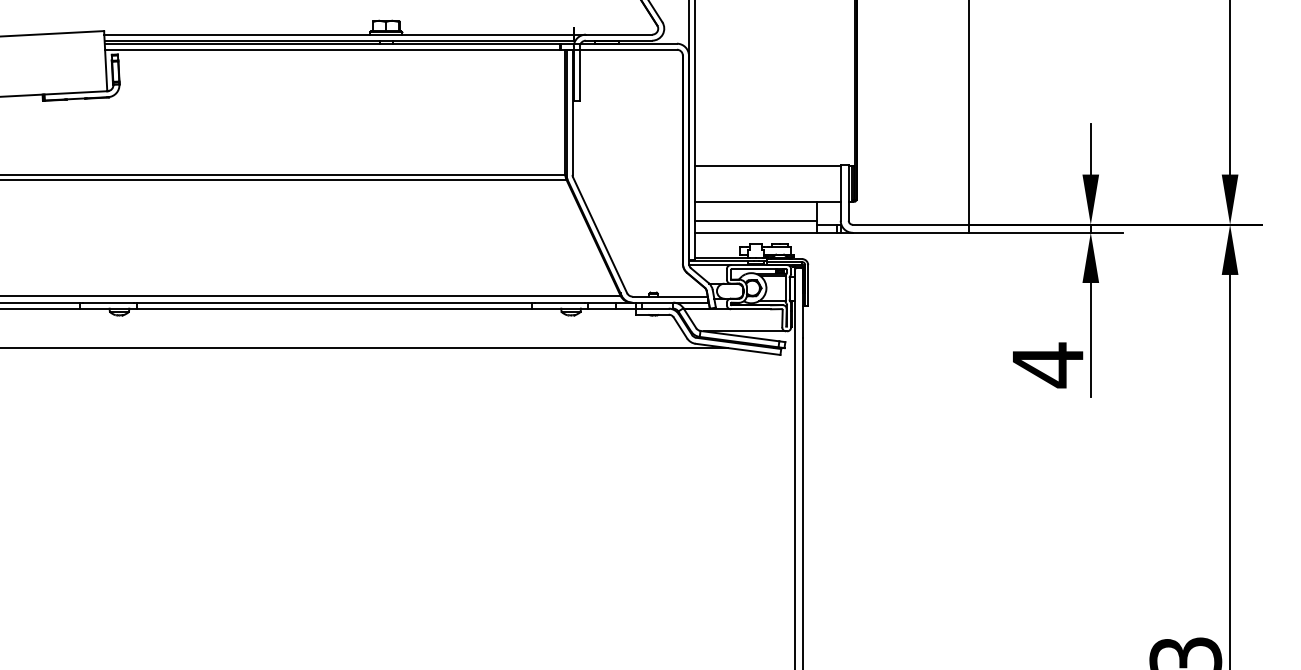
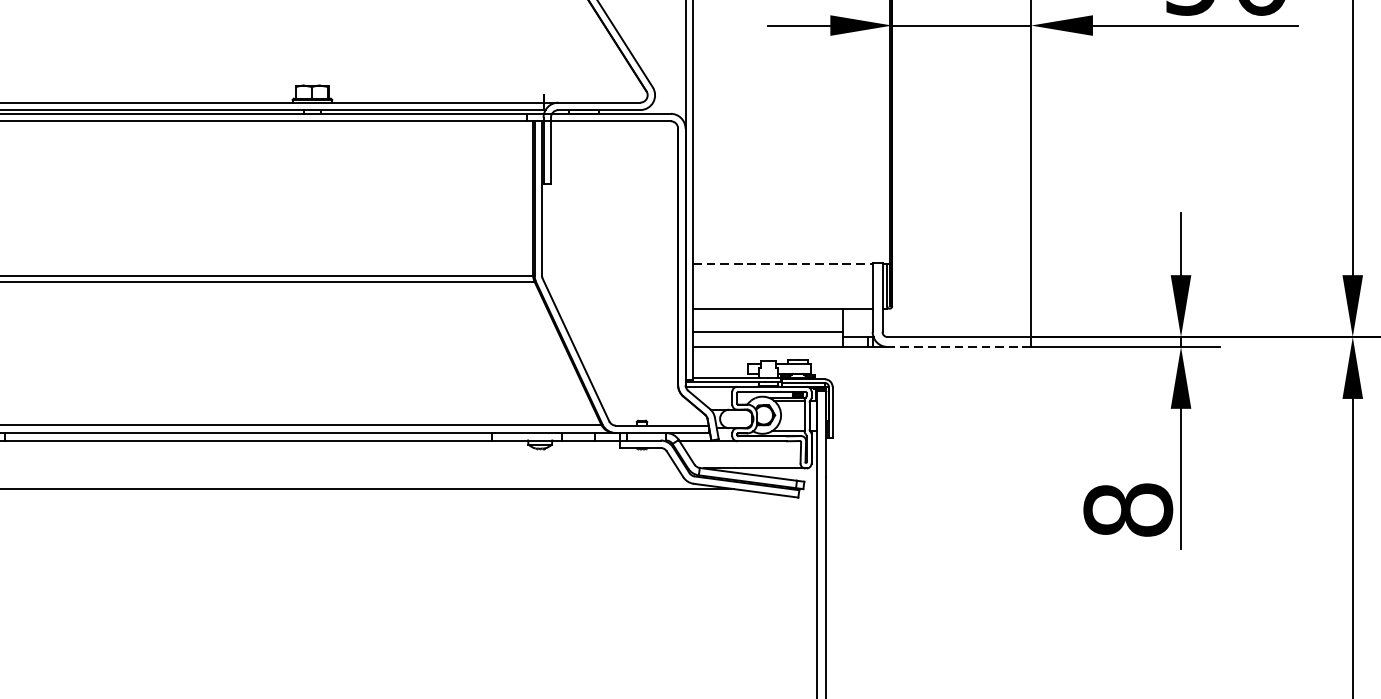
line: (767, 165) -> (782, 263), solid -> dashed
line: (910, 232) -> (958, 346), solid -> dashed
text: (1047, 365) -> (1127, 510), 4 -> 8

